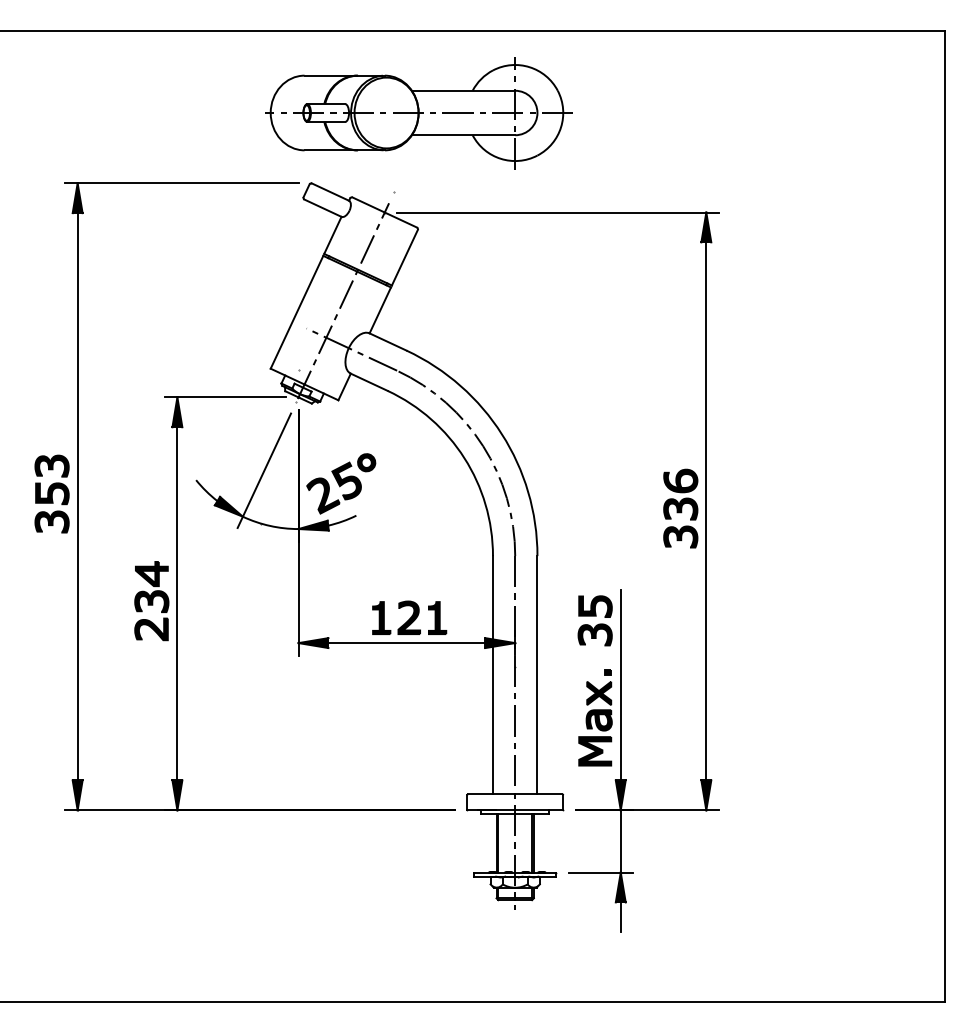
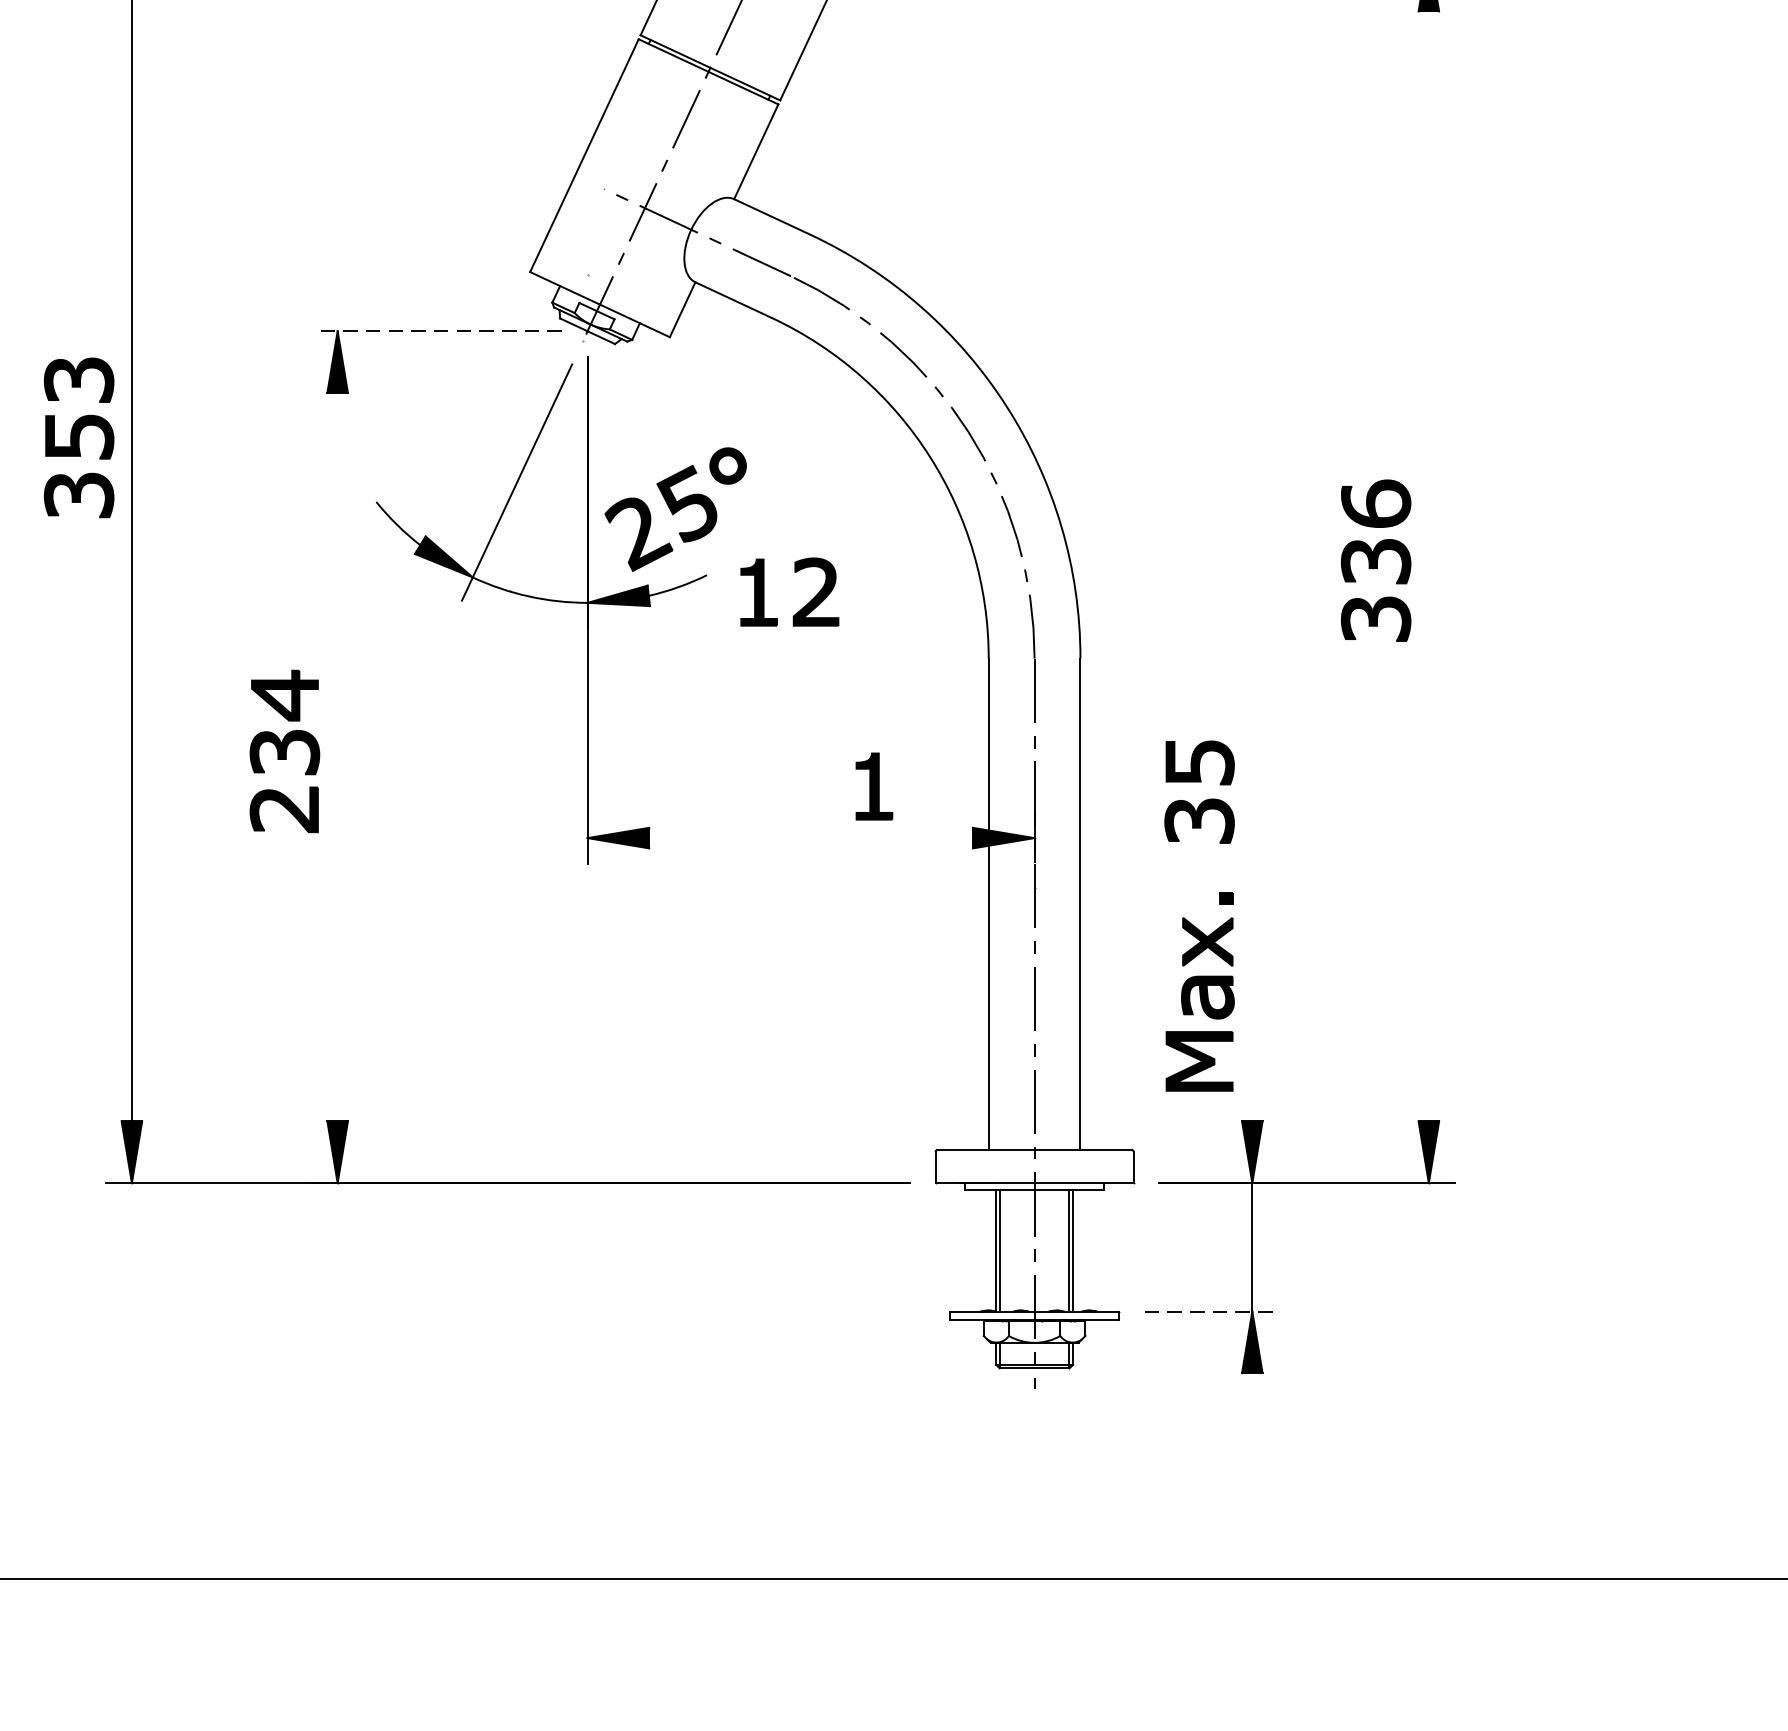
line: (225, 397) -> (436, 331), solid -> dashed
part: (51, 493) -> (77, 436), moved
line: (706, 511) -> (1429, 566), removed
line: (177, 603) -> (337, 756), removed
part: (398, 608) -> (793, 572), moved
line: (406, 643) -> (810, 838), removed
line: (620, 685) -> (1251, 925), removed
line: (601, 872) -> (1212, 1311), solid -> dashed
line: (620, 917) -> (1251, 1404), removed

